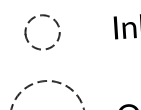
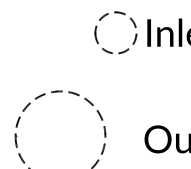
part: (34, 18) -> (107, 15), moved

